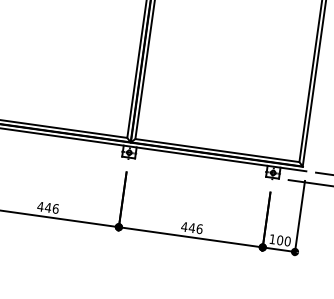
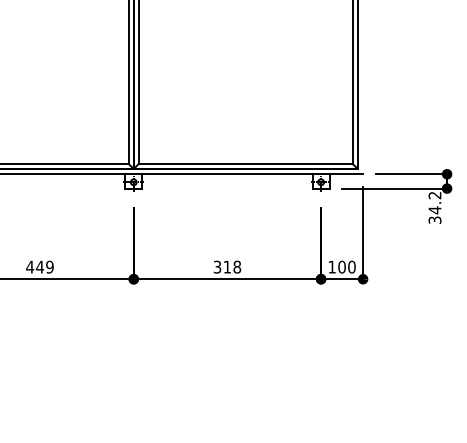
text: (55, 208) -> (49, 266), 446 -> 449
text: (192, 227) -> (227, 266), 446 -> 318

